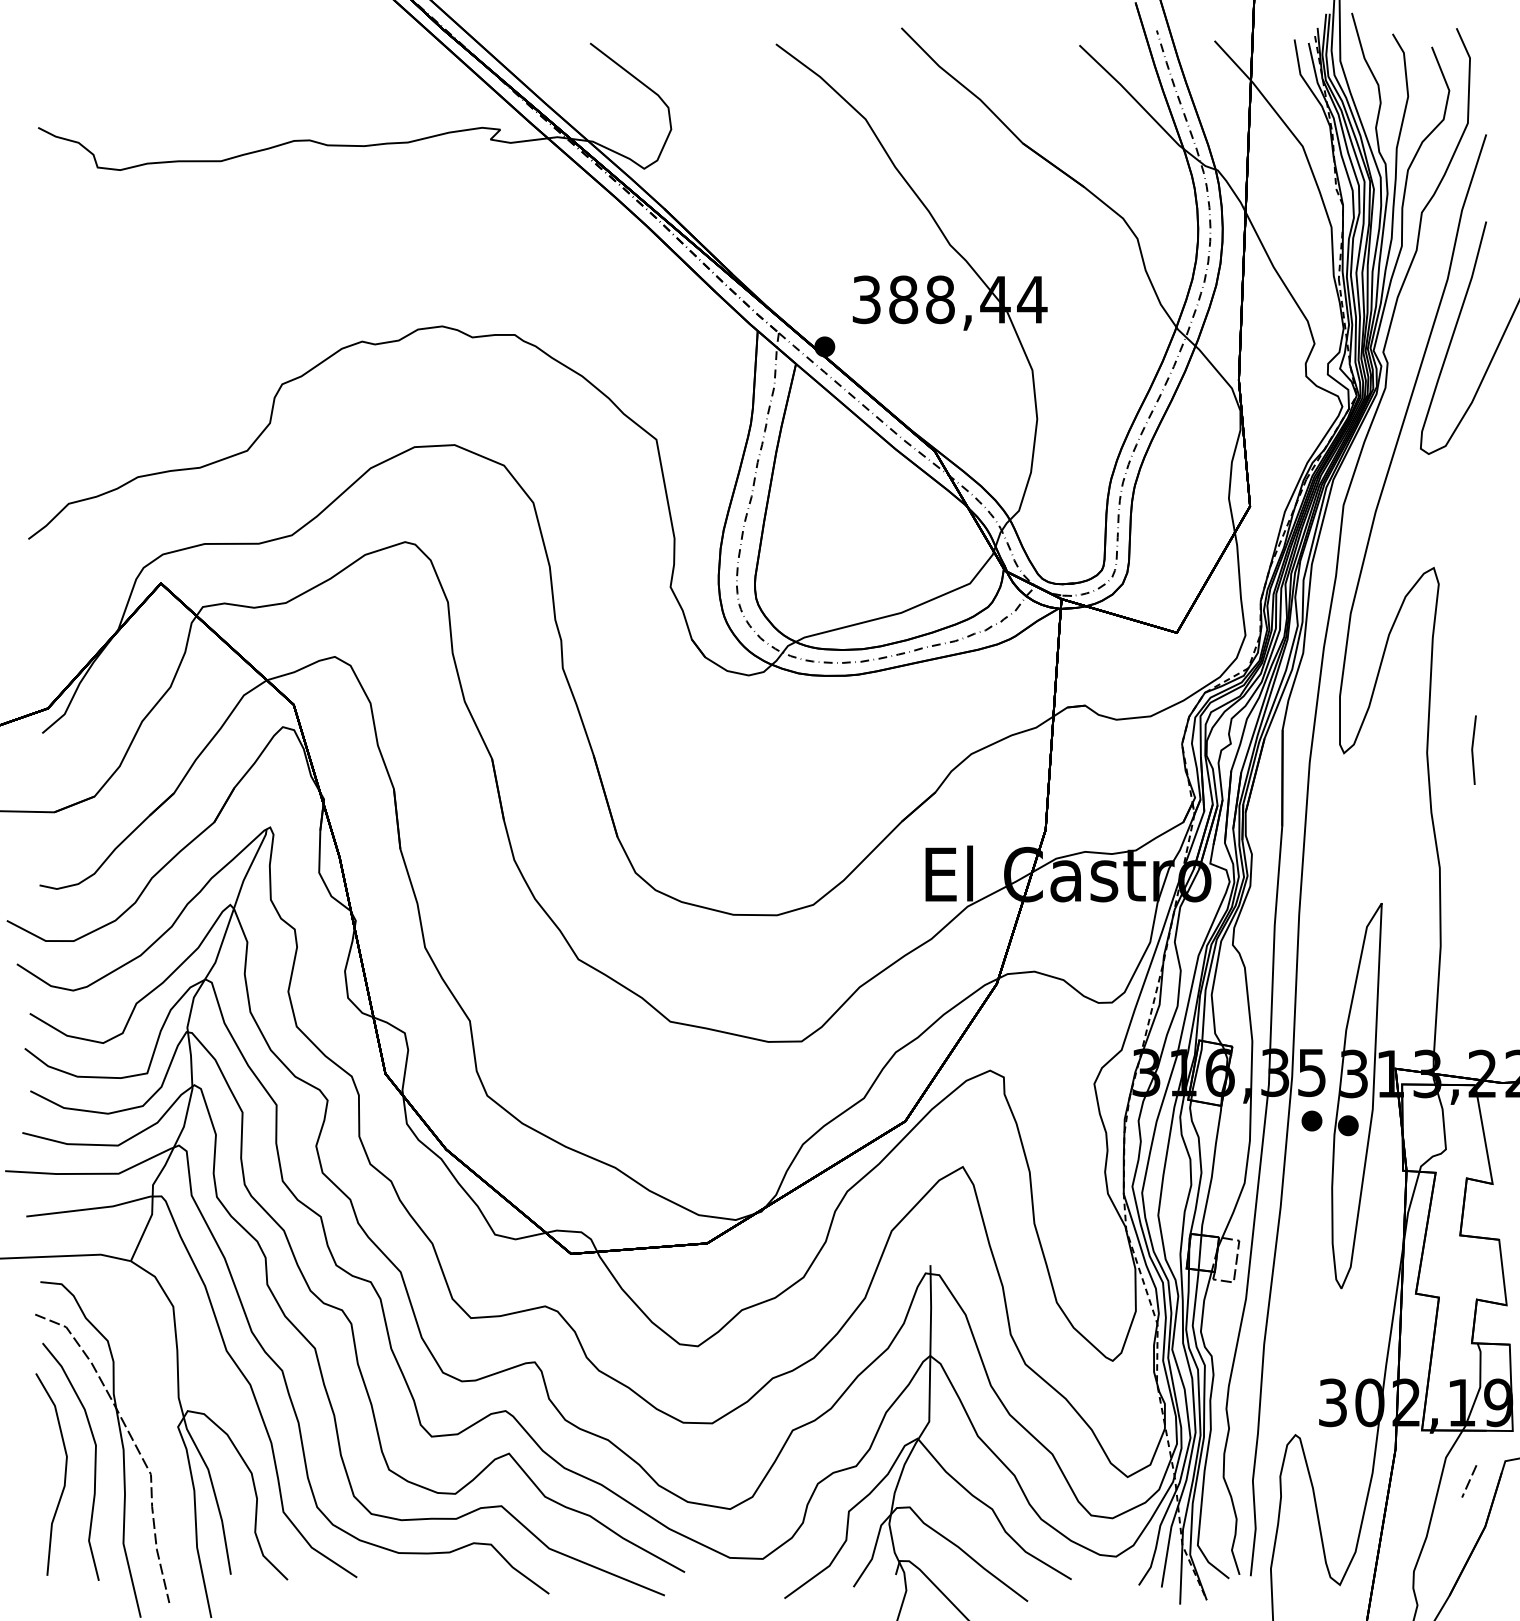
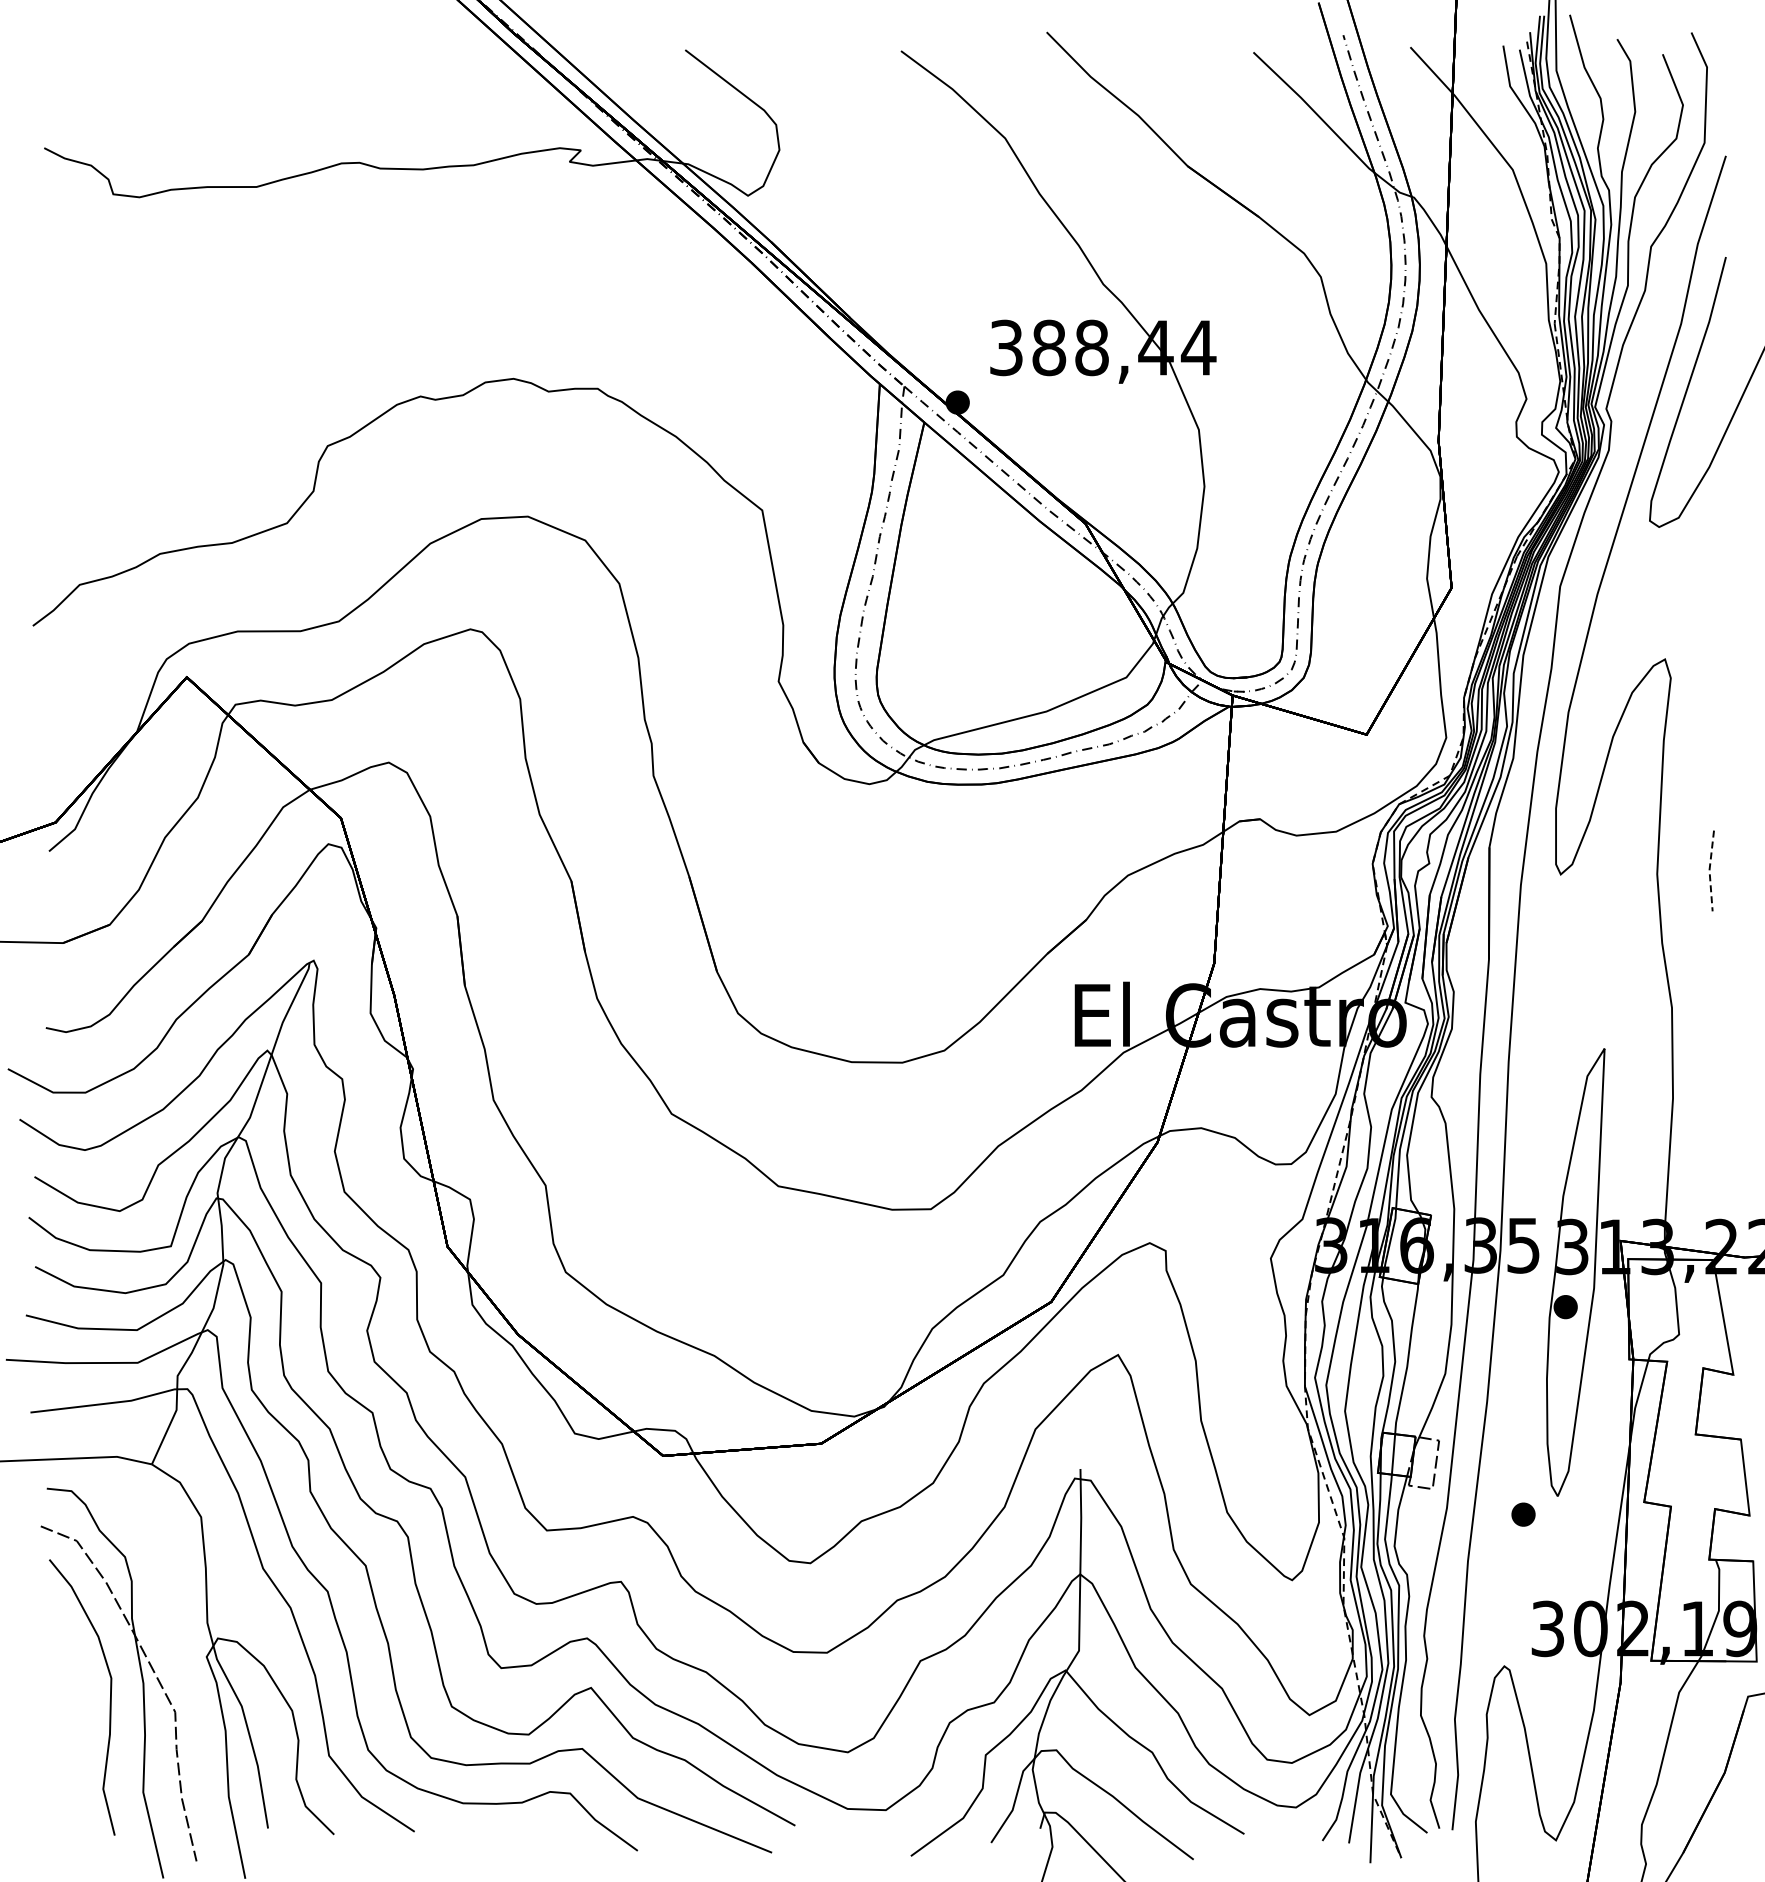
line: (1472, 750) -> (1709, 871), solid -> dashed
part: (1311, 1120) -> (1523, 1514), moved
curve: (64, 1477) -> (74, 1715), removed
line: (1469, 1481) -> (1706, 1720), removed

